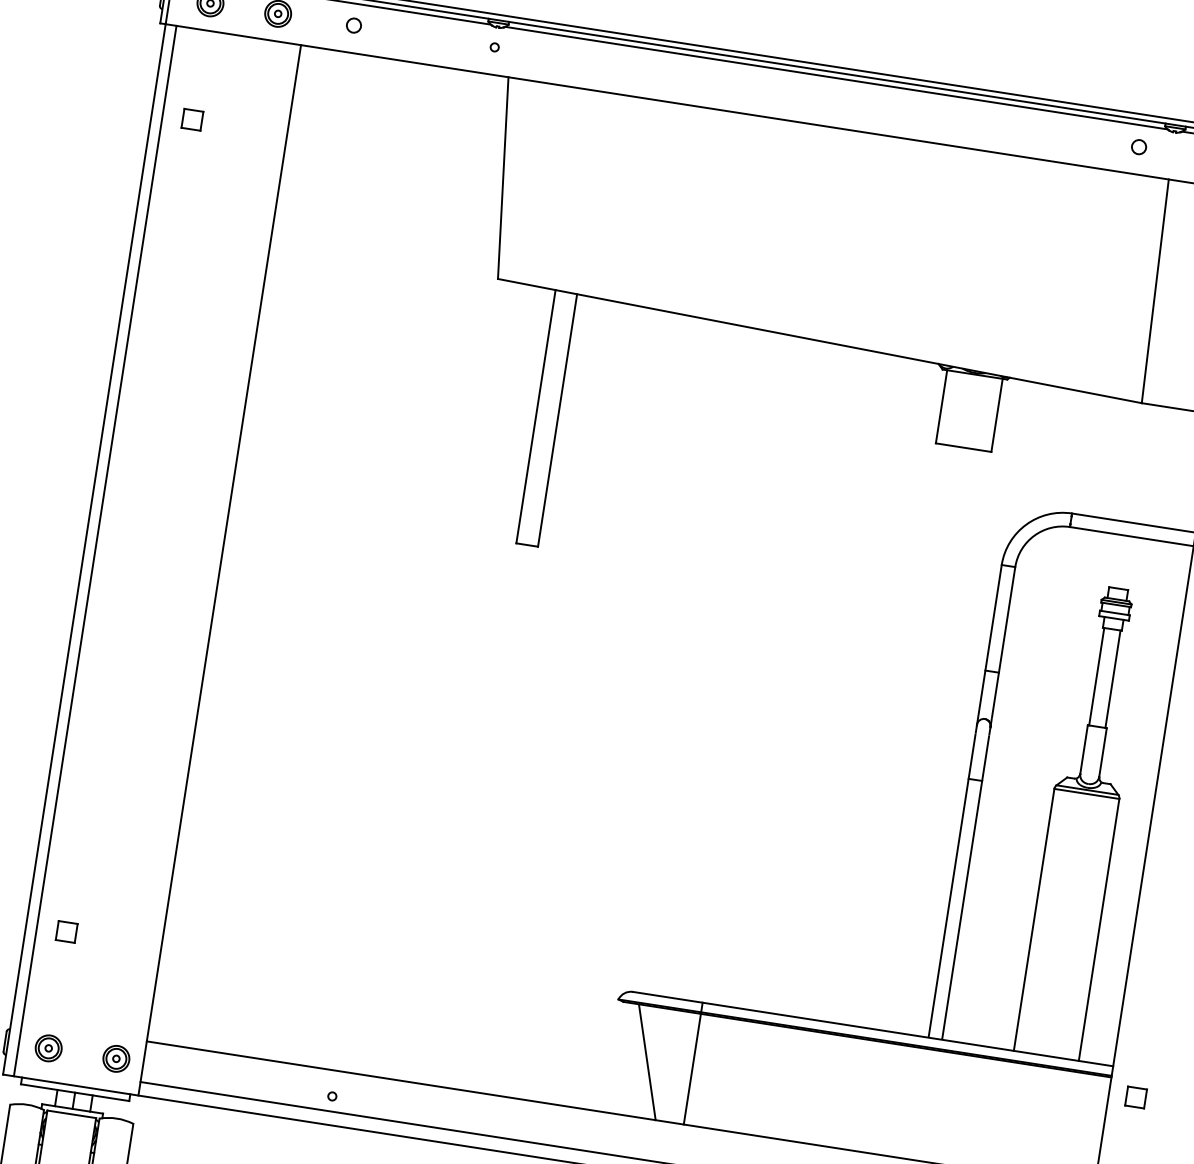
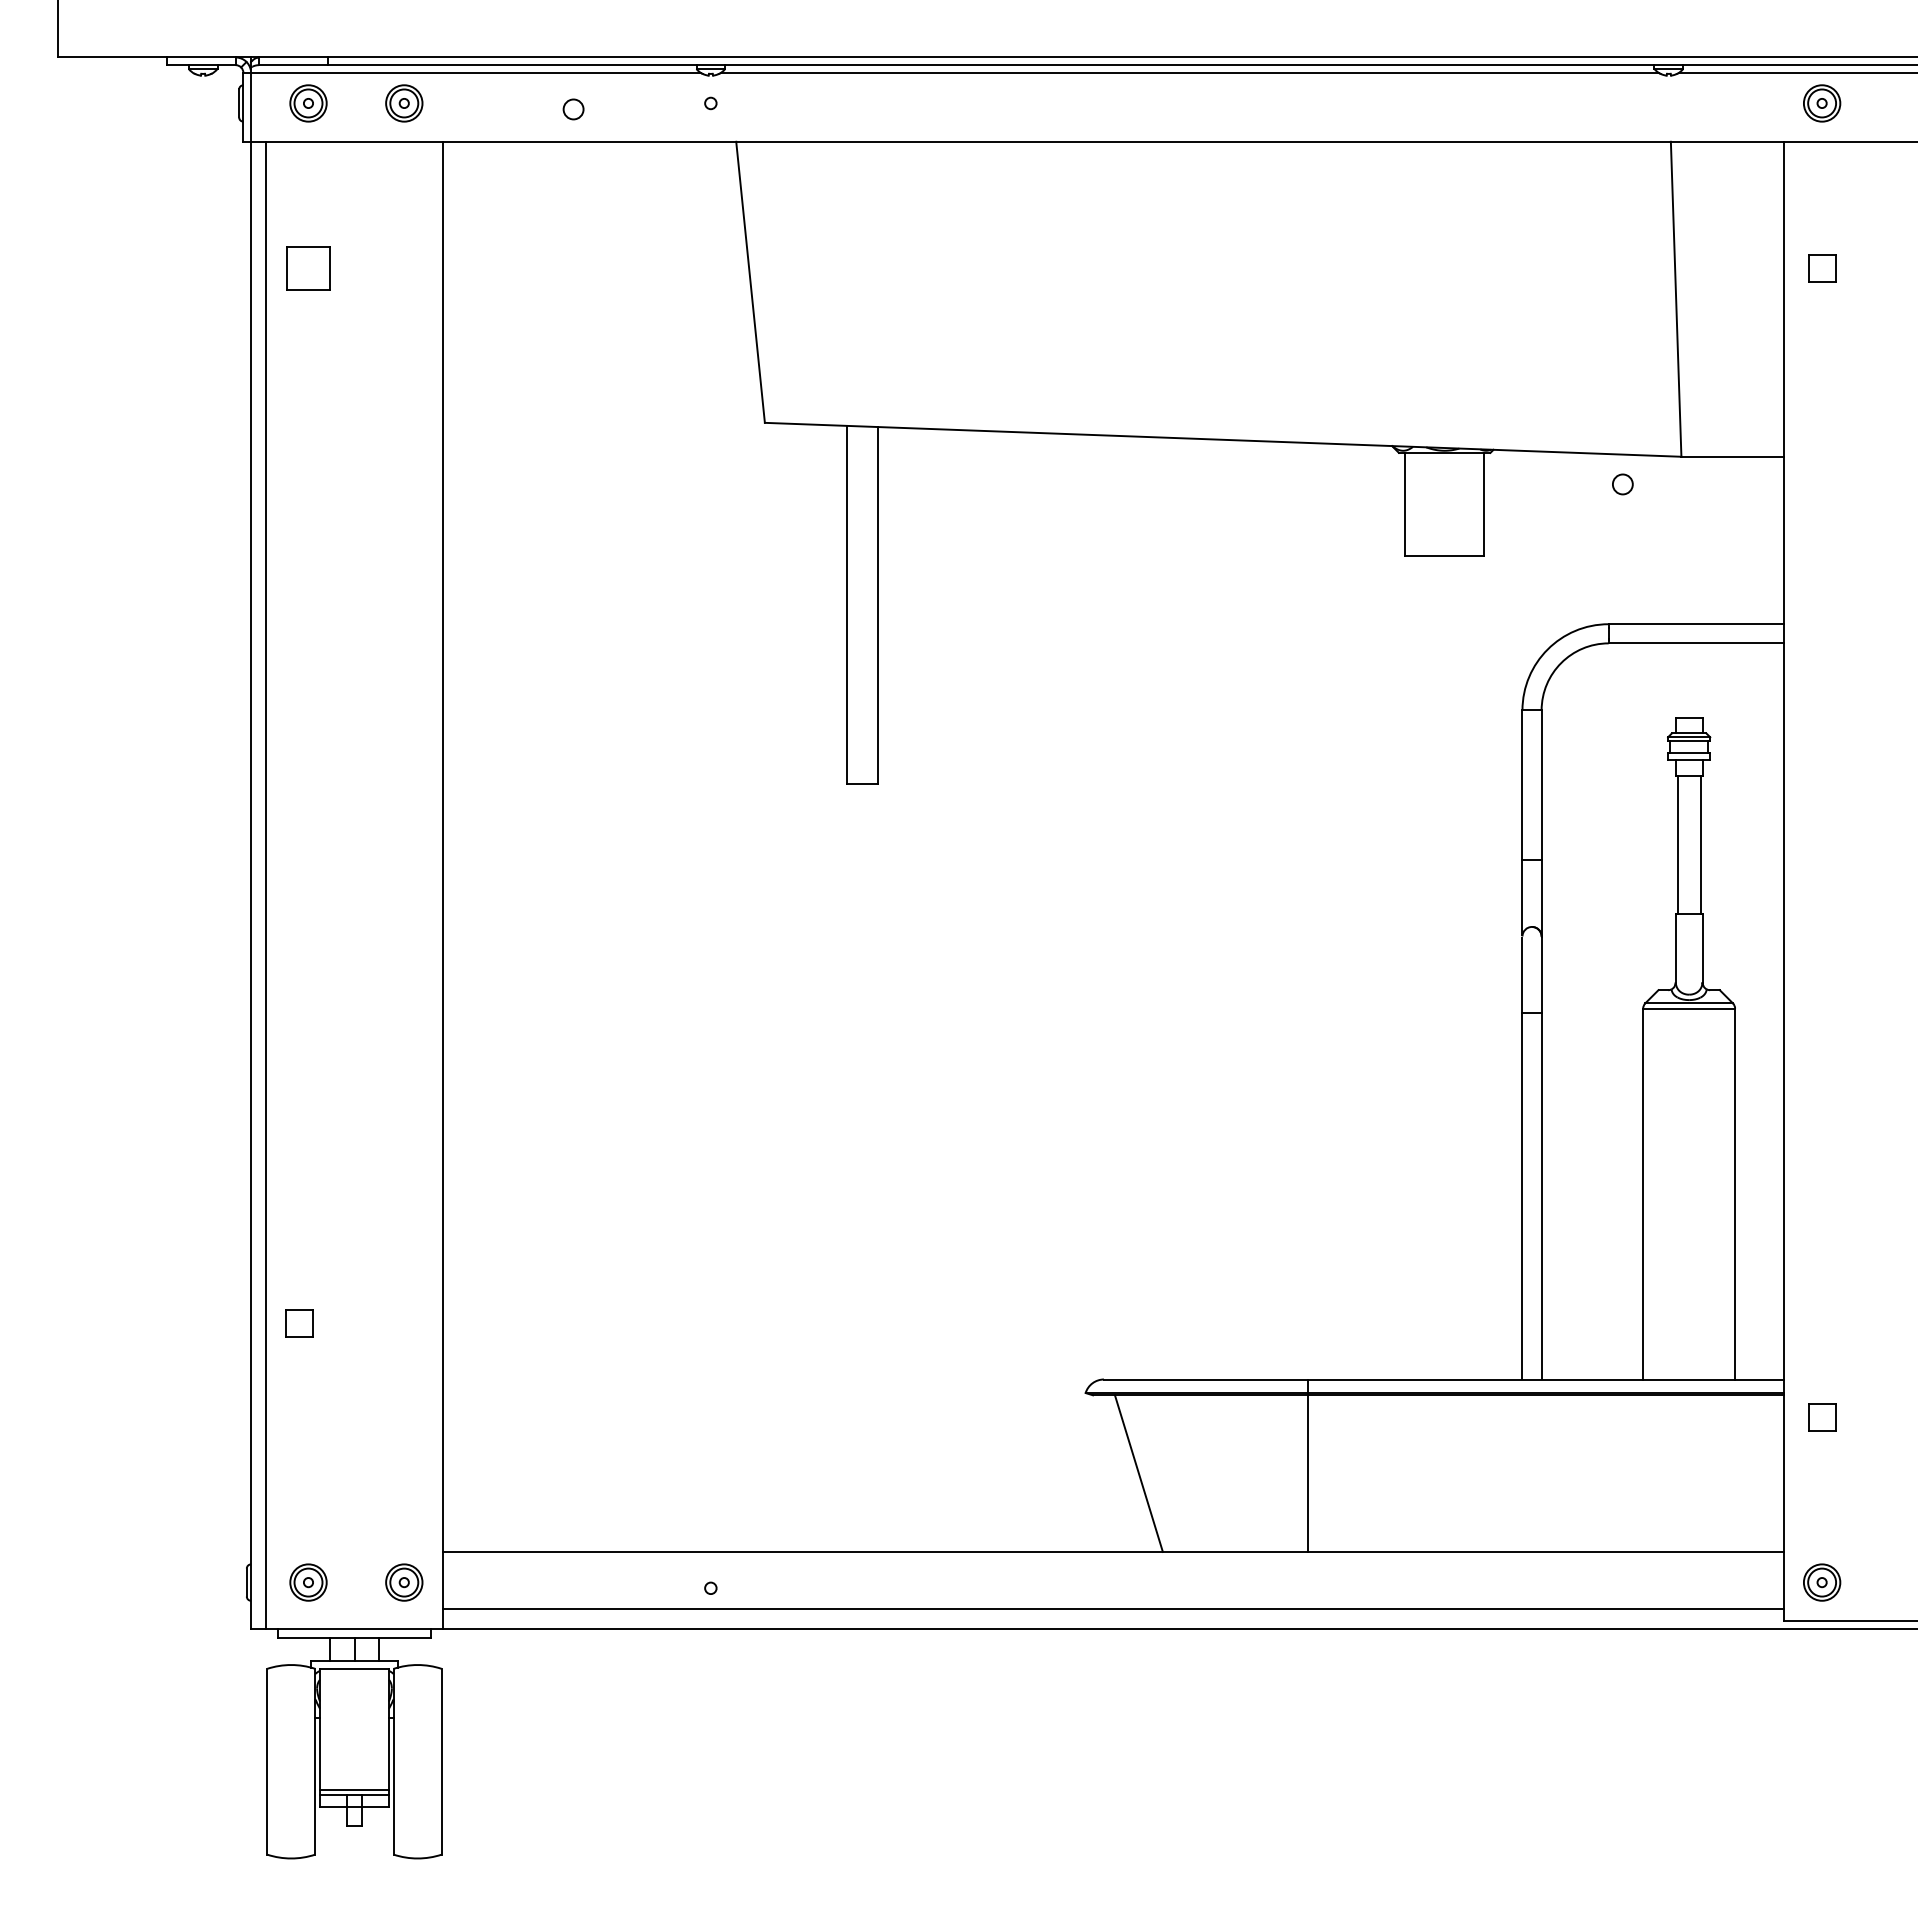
circle: (353, 25) -> (573, 109), moved
part: (192, 120) -> (308, 268), size x1.6
circle: (1138, 147) -> (1622, 484), moved
part: (66, 931) -> (299, 1323), moved
line: (693, 1063) -> (1307, 1465), moved

